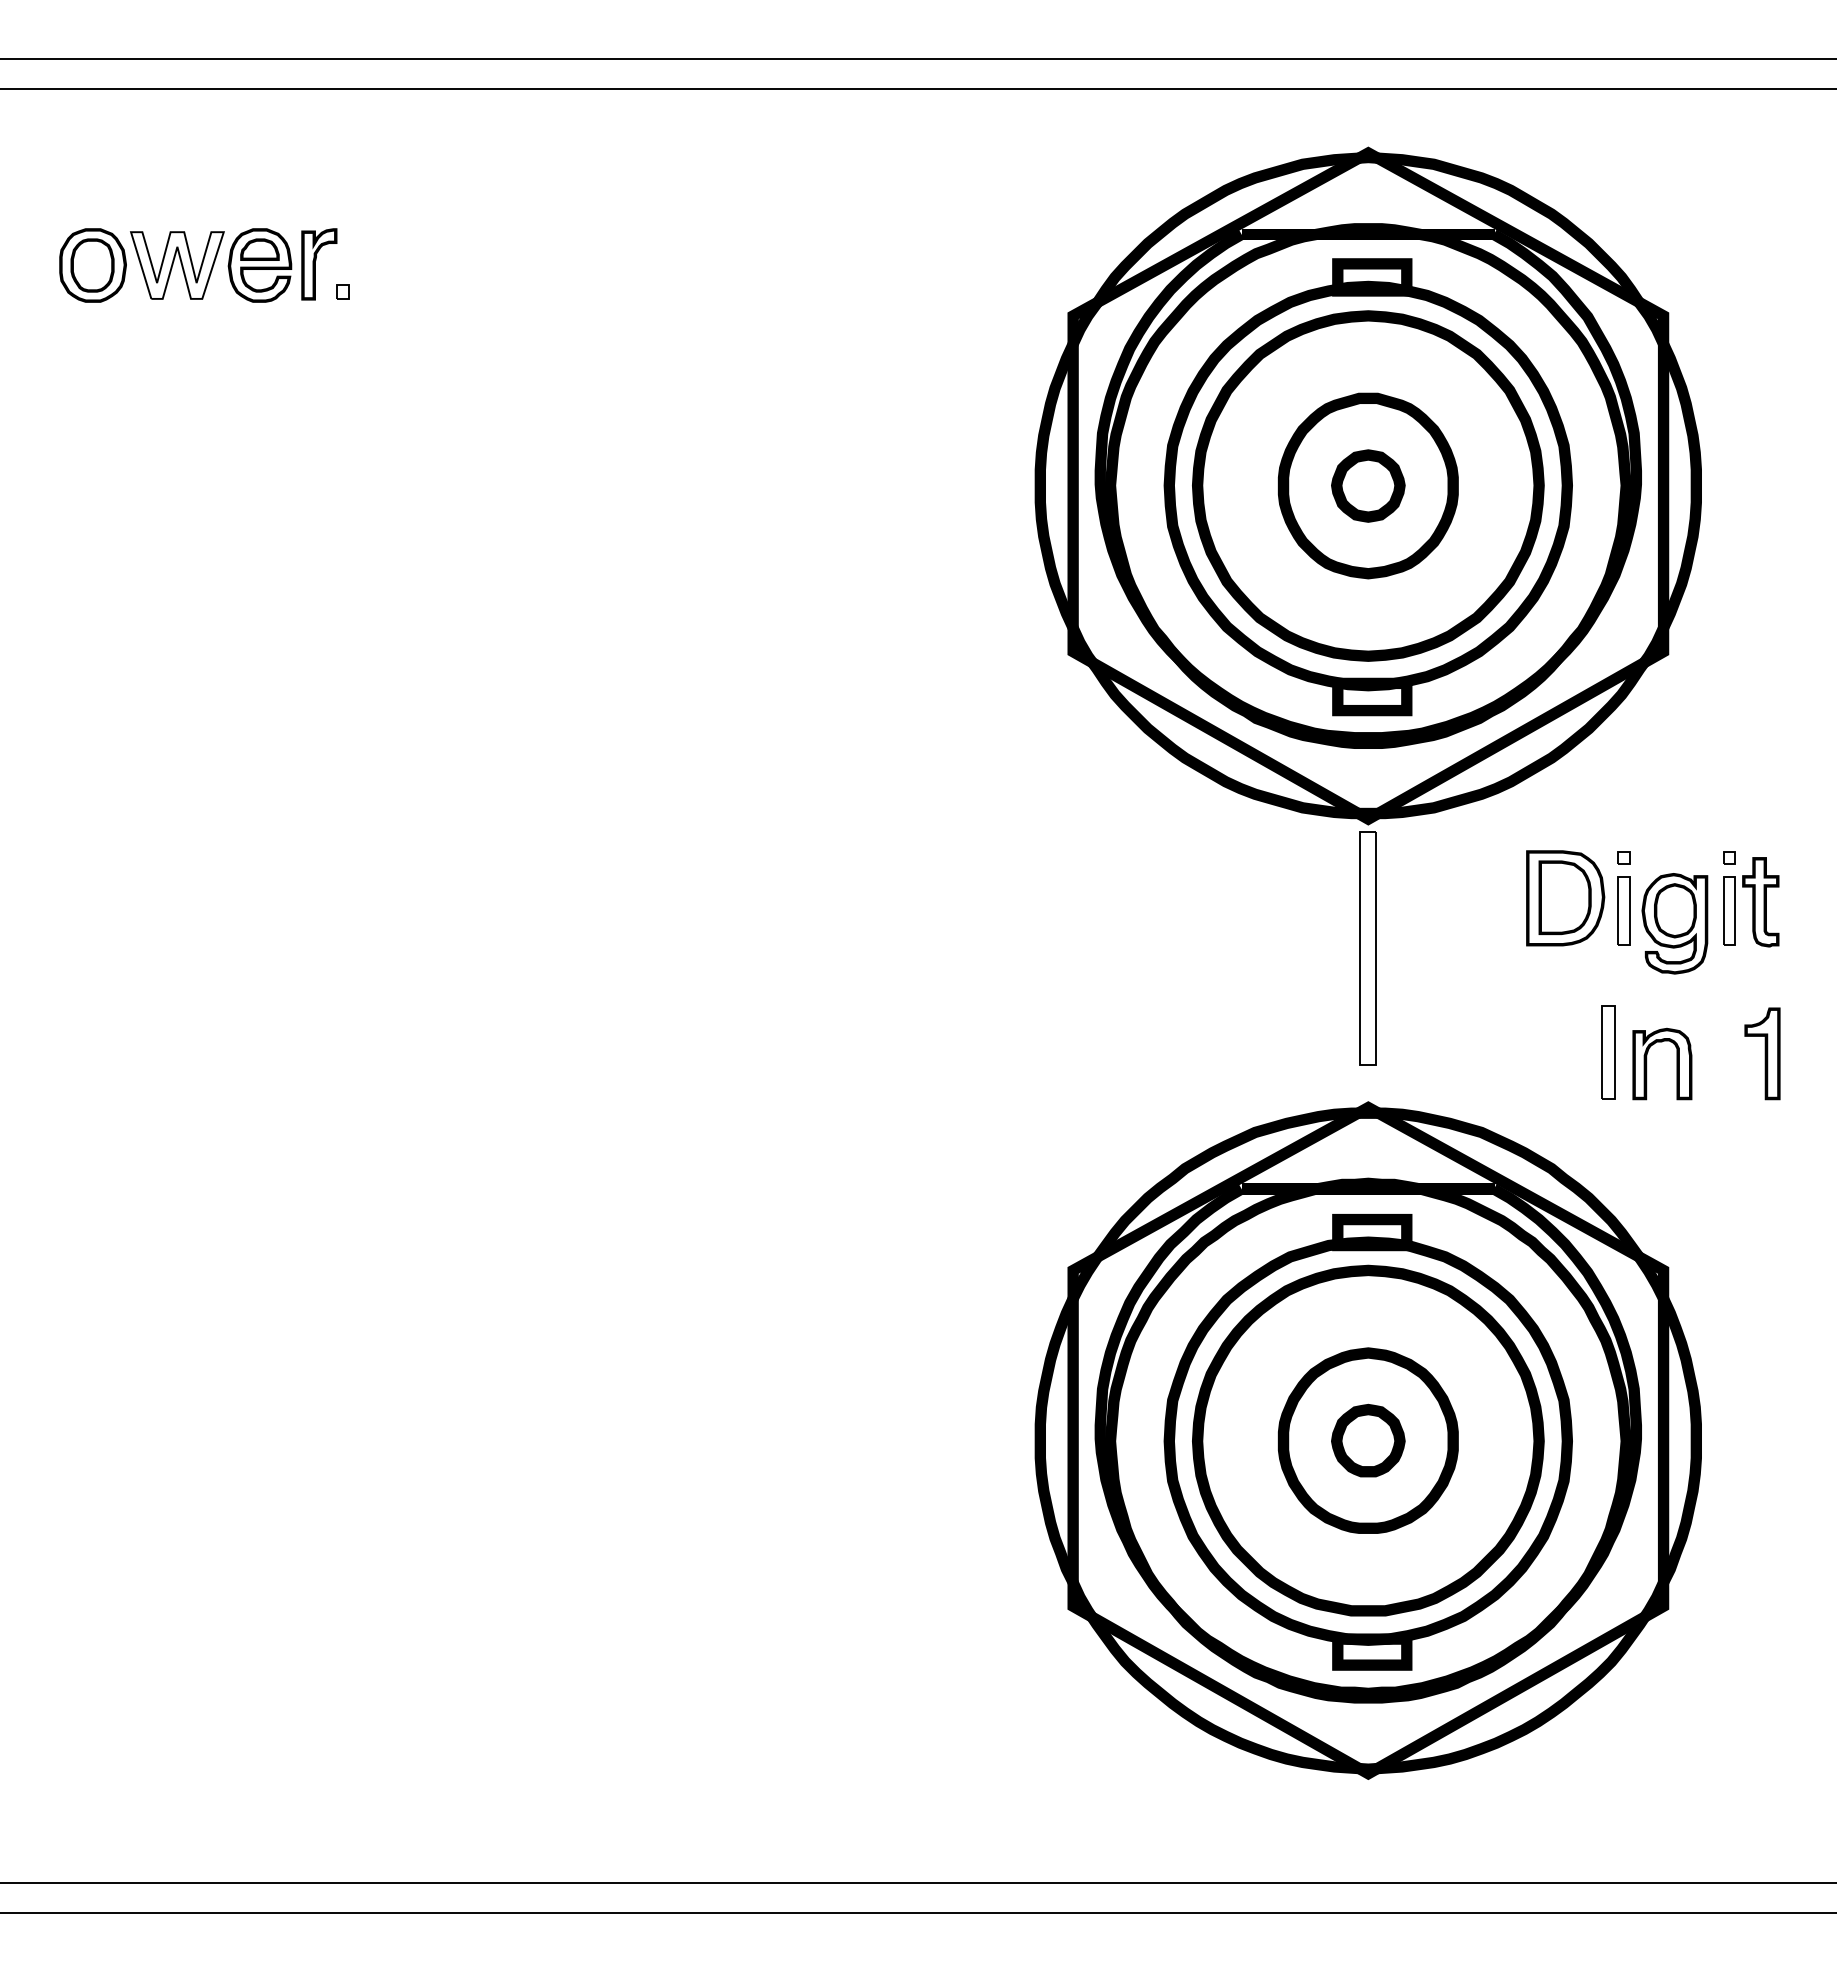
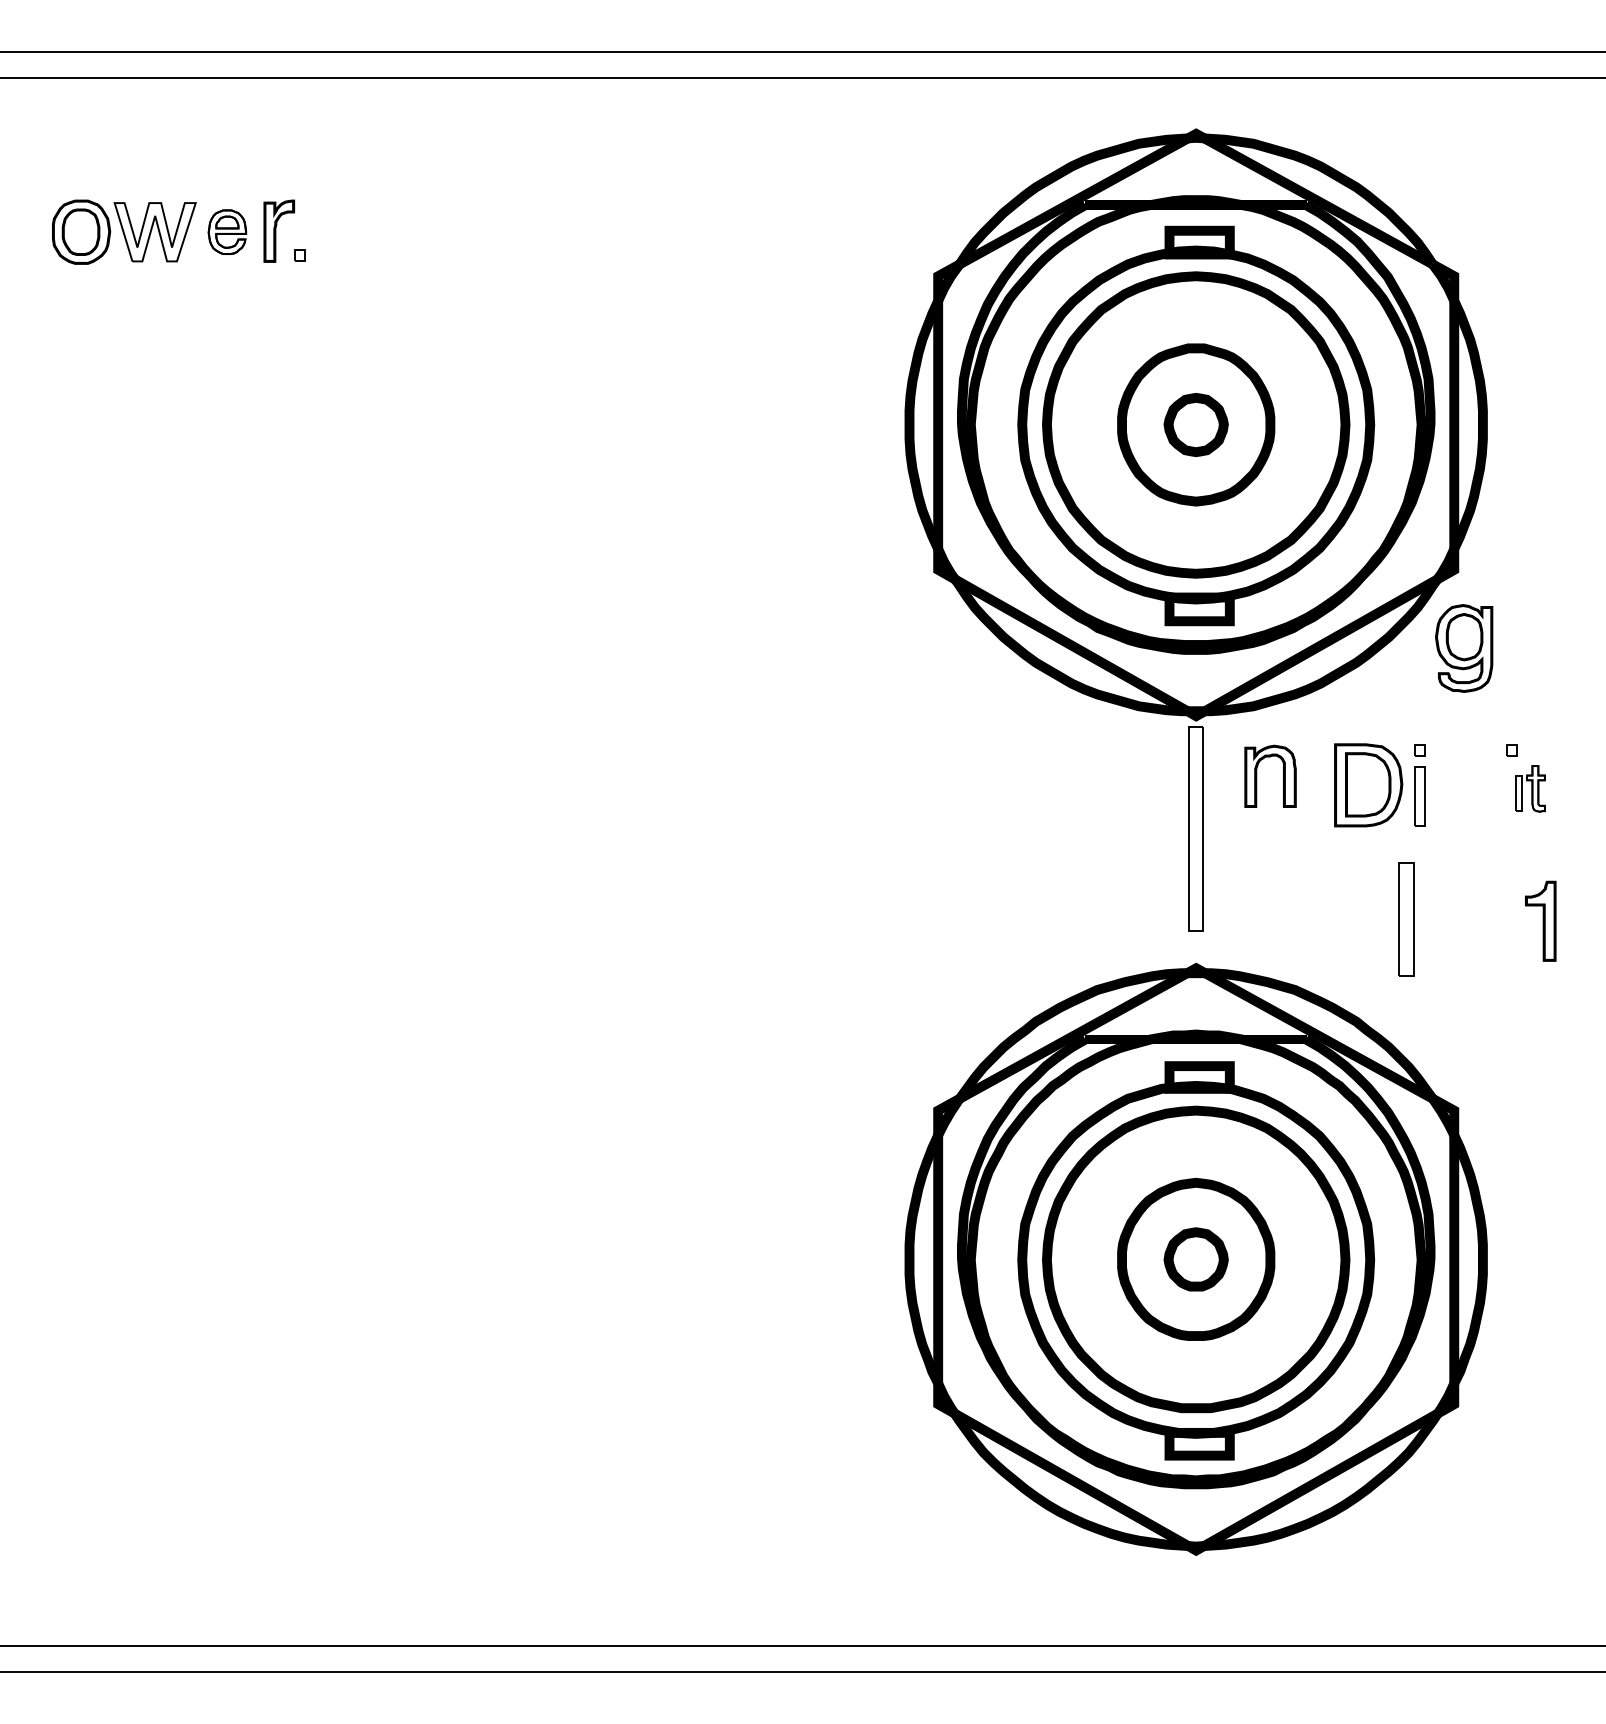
part: (259, 265) -> (226, 232), size x0.7
part: (1751, 902) -> (1531, 789), size x0.6
part: (1674, 923) -> (1463, 648), moved
part: (1608, 1052) -> (1406, 920), size x1.4
part: (1676, 1063) -> (1282, 775), moved

